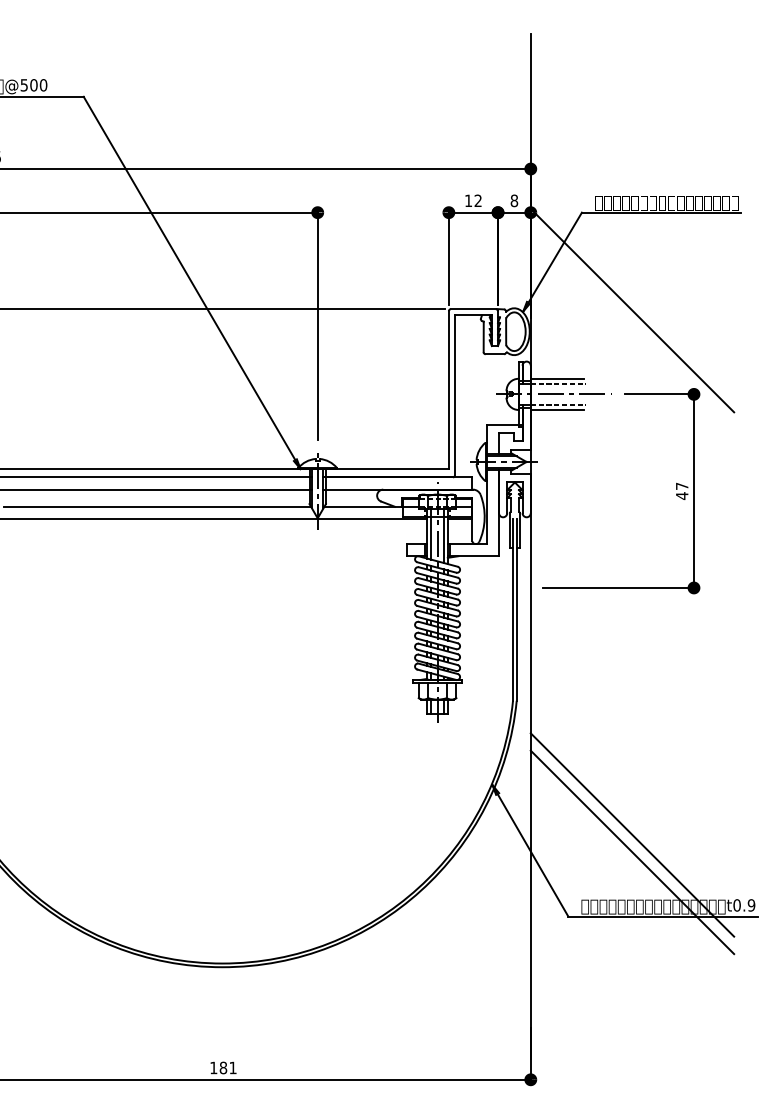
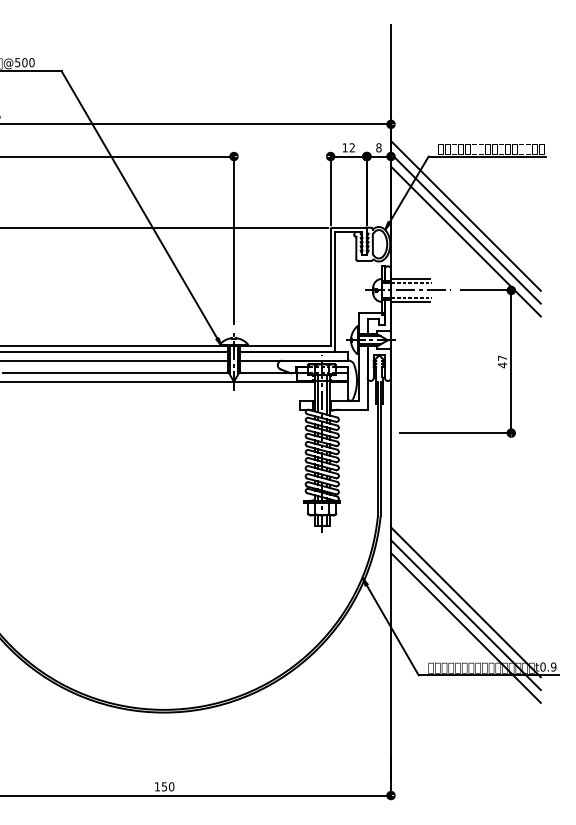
line: (631, 292) -> (465, 215), added
line: (631, 327) -> (465, 241), added
line: (631, 817) -> (465, 602), added
text: (227, 1067) -> (167, 786), 181 -> 150

